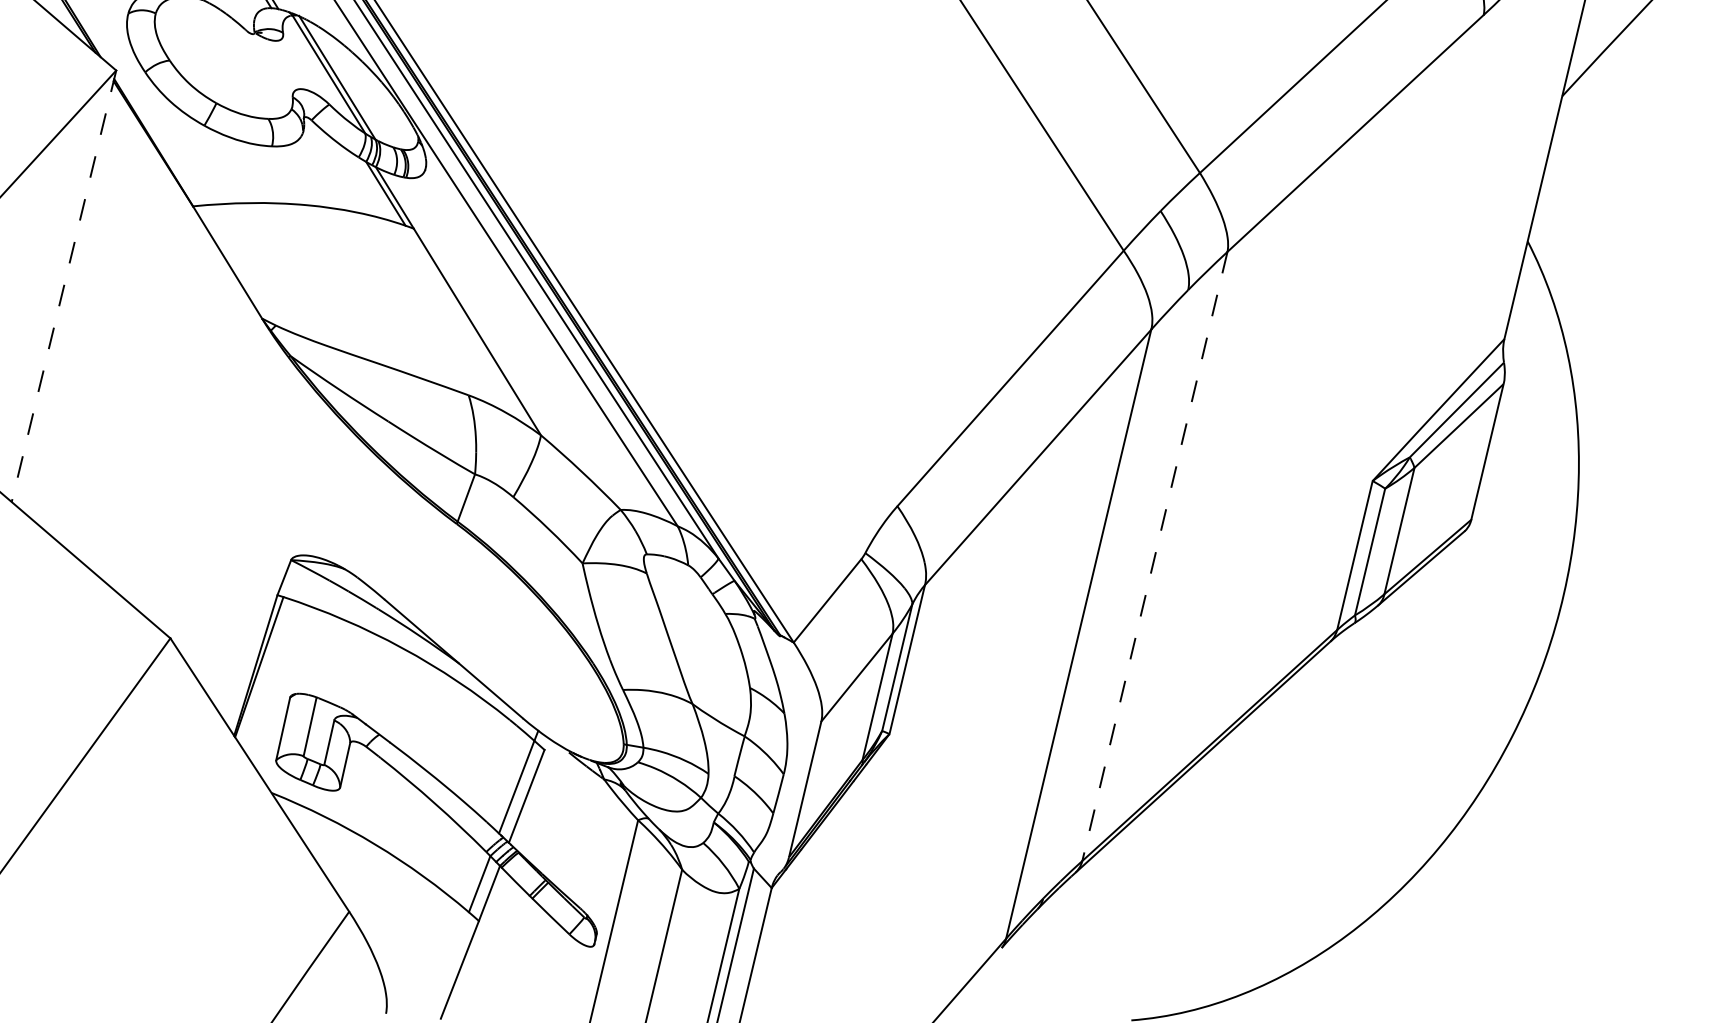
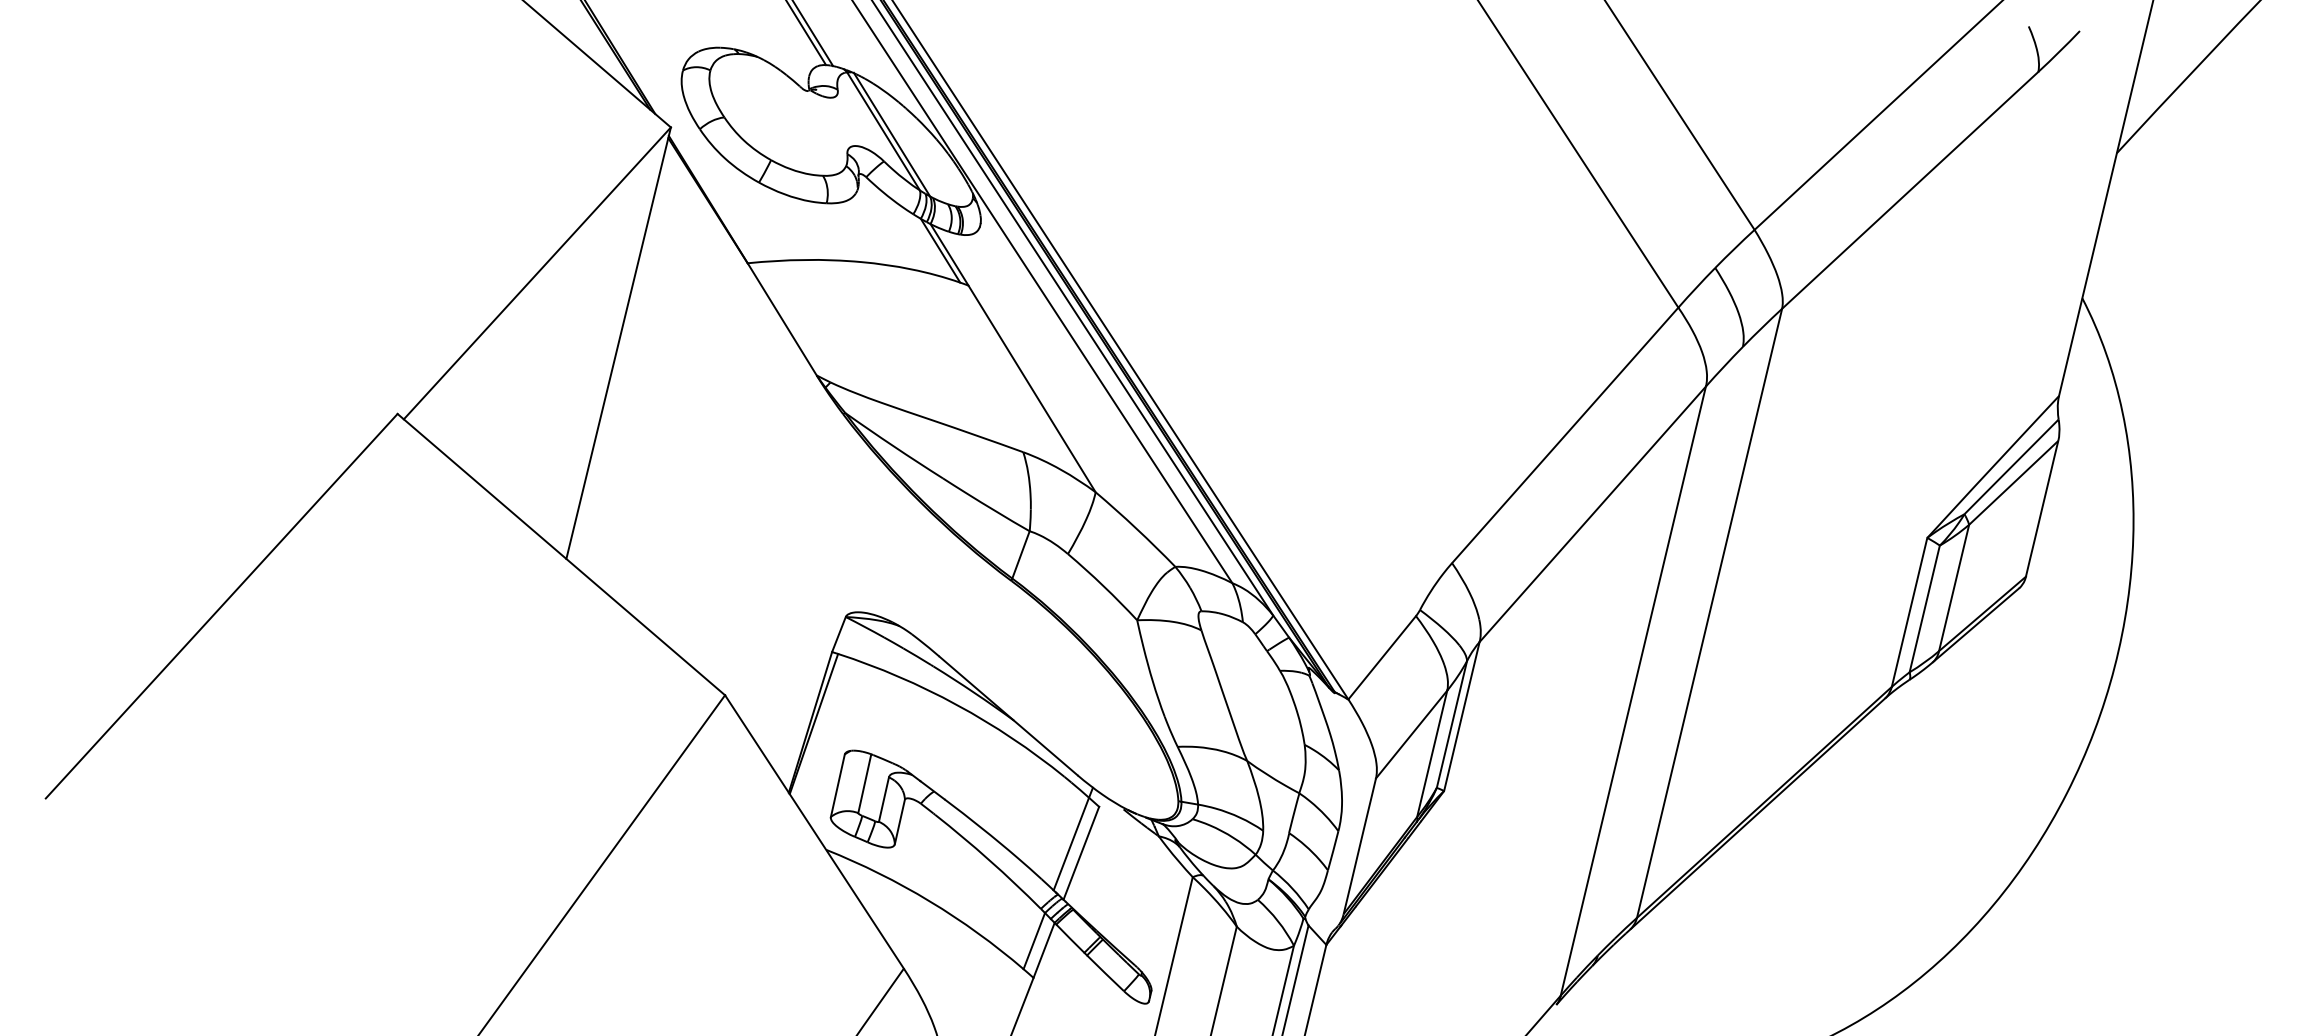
line: (63, 286) -> (618, 343), dashed -> solid
line: (1154, 556) -> (1709, 613), dashed -> solid

